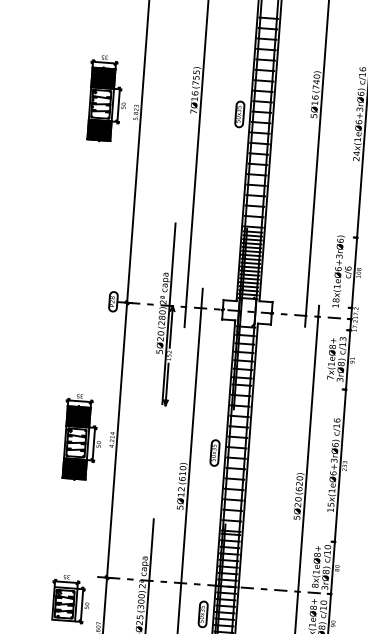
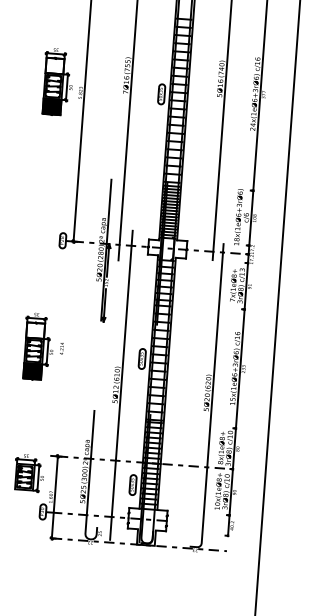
fill: (102, 77) -> (54, 65), removed
fill: (78, 416) -> (35, 330), removed
line: (116, 439) -> (65, 348), removed

